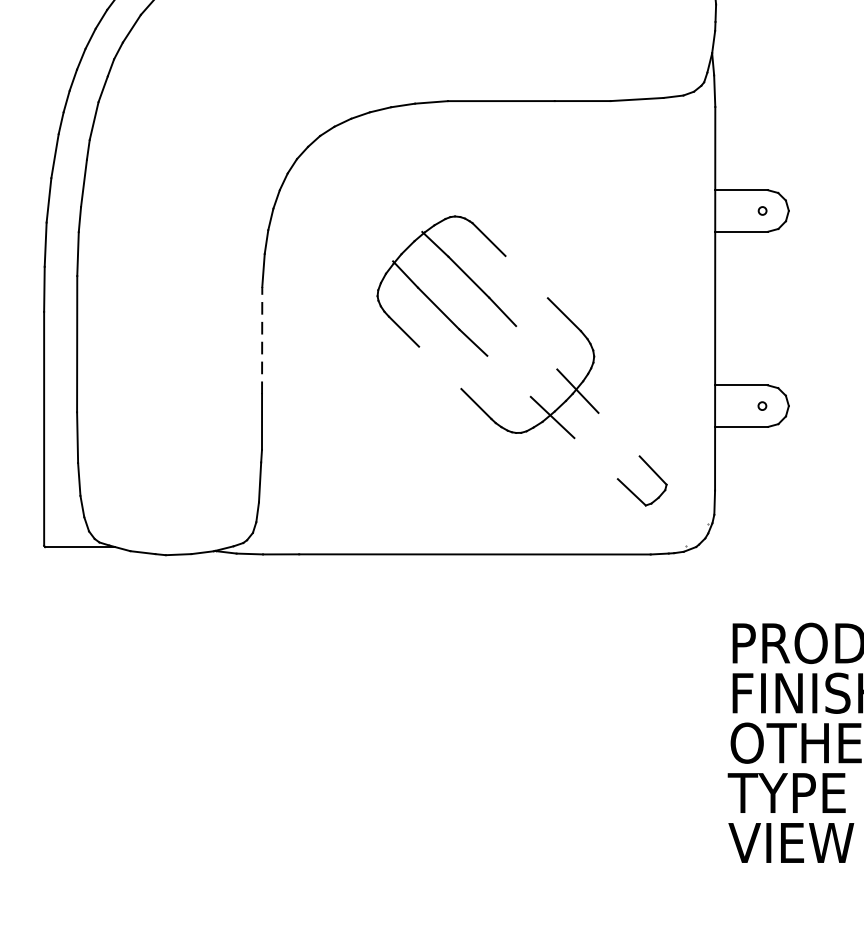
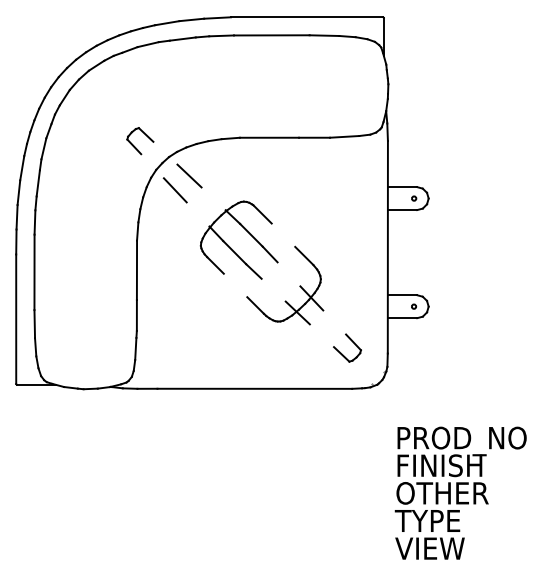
part: (259, 116) -> (135, 146), added
line: (357, 169) -> (189, 175), added
line: (329, 196) -> (174, 190), added
line: (261, 340) -> (136, 270), dashed -> solid

